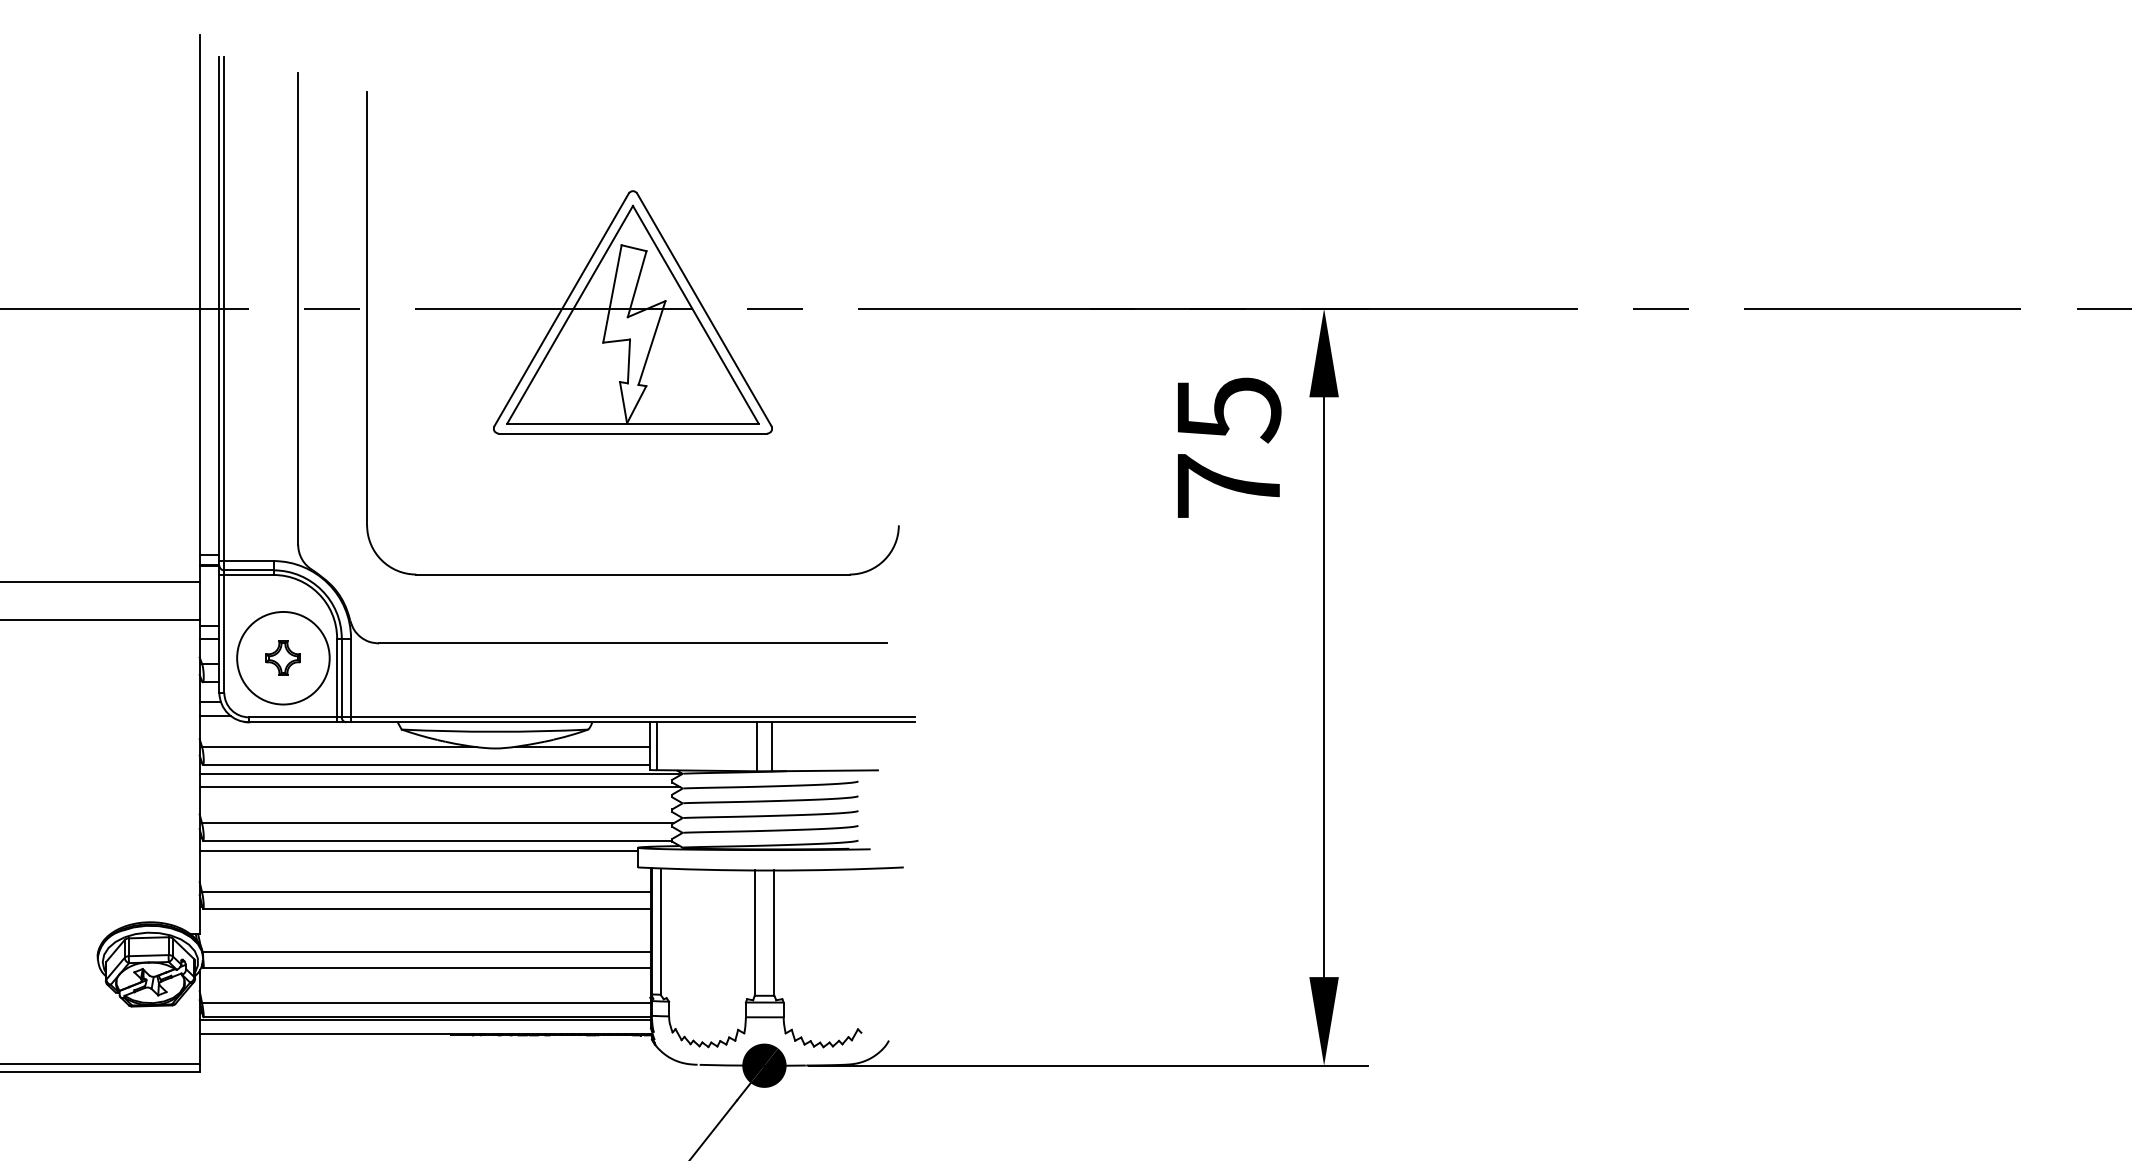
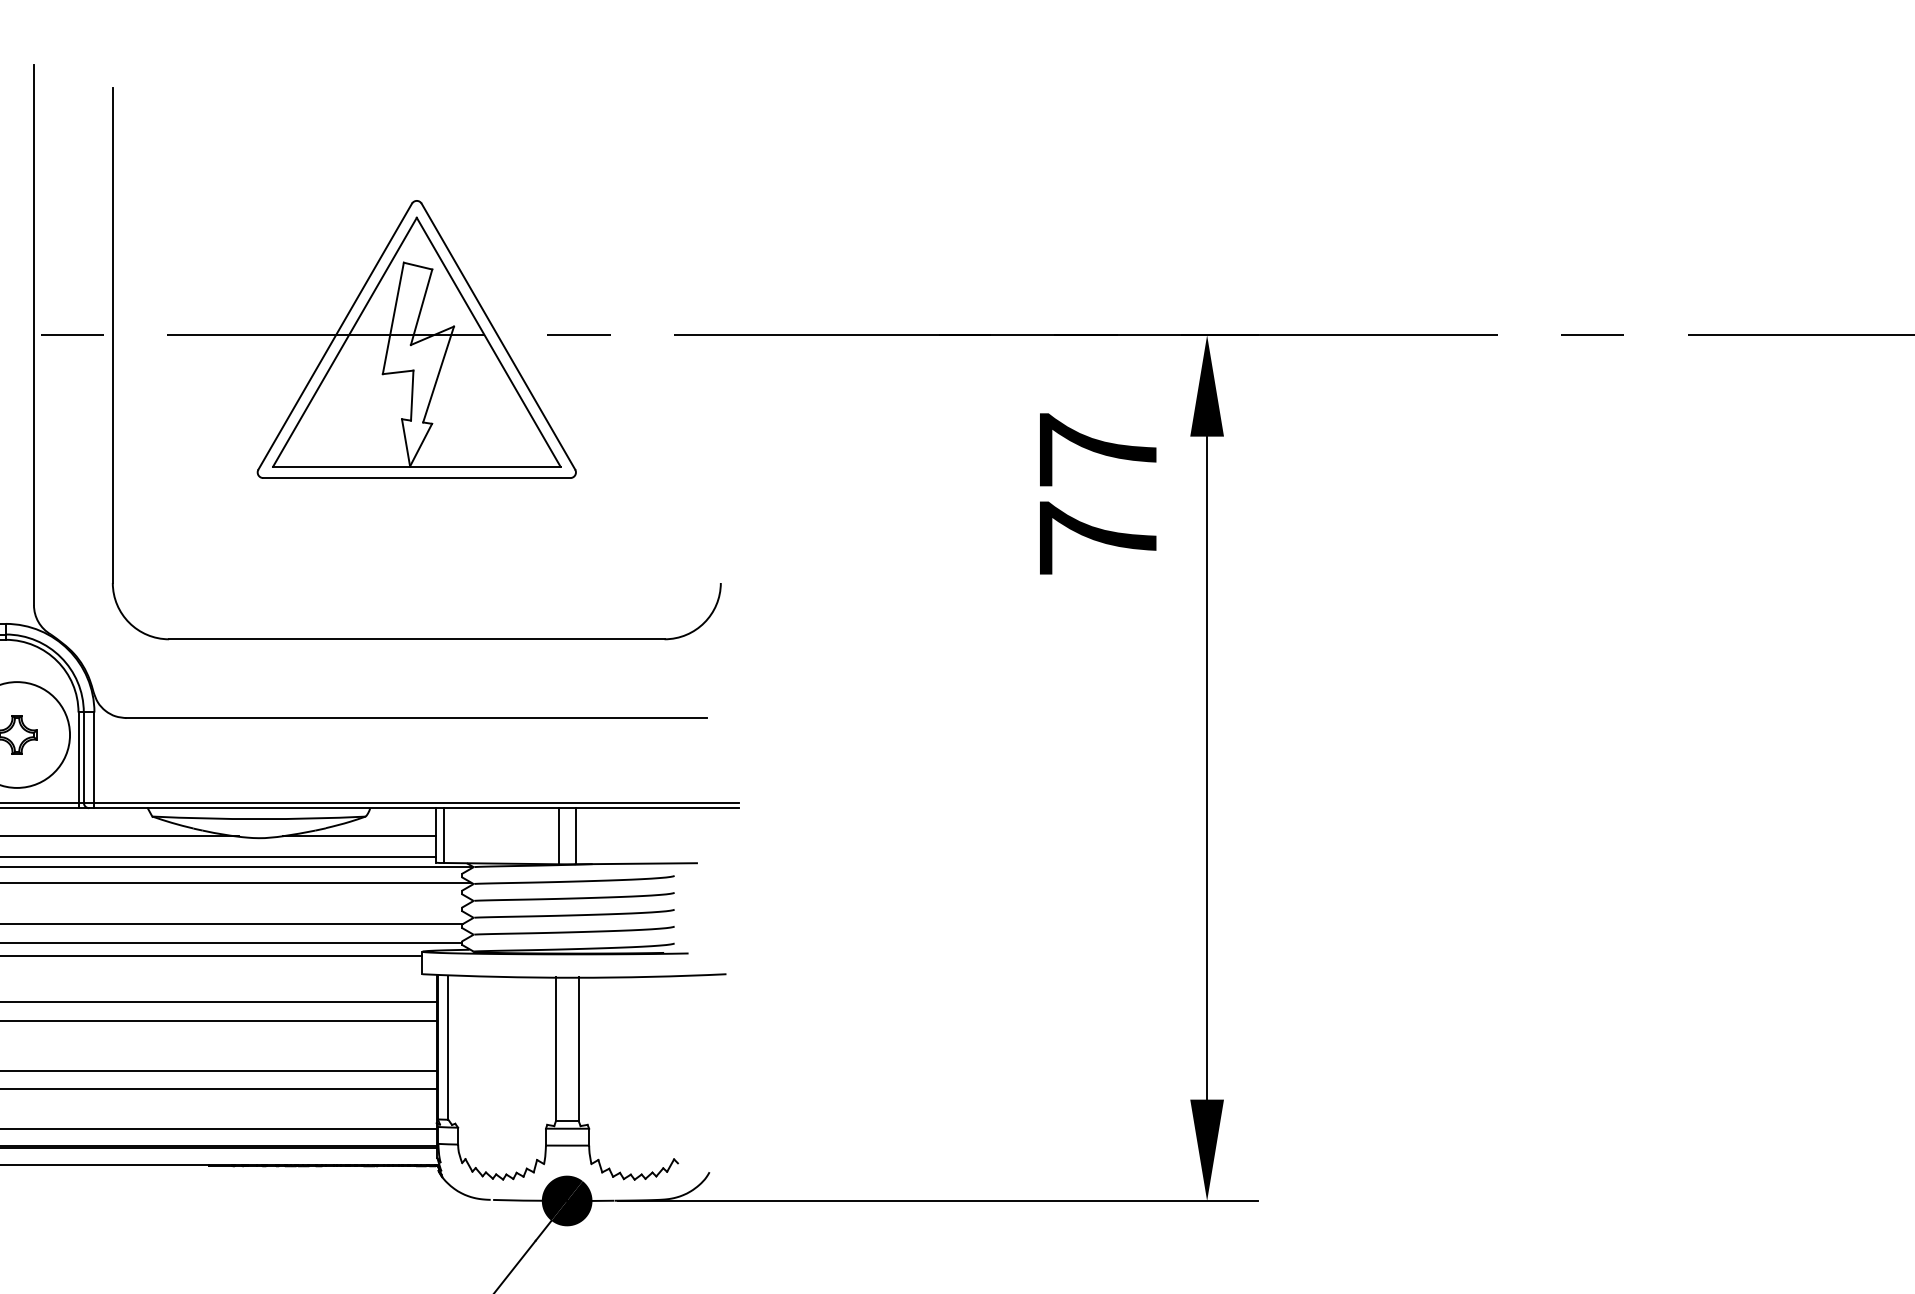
text: (1229, 410) -> (1098, 451), 75 -> 77

